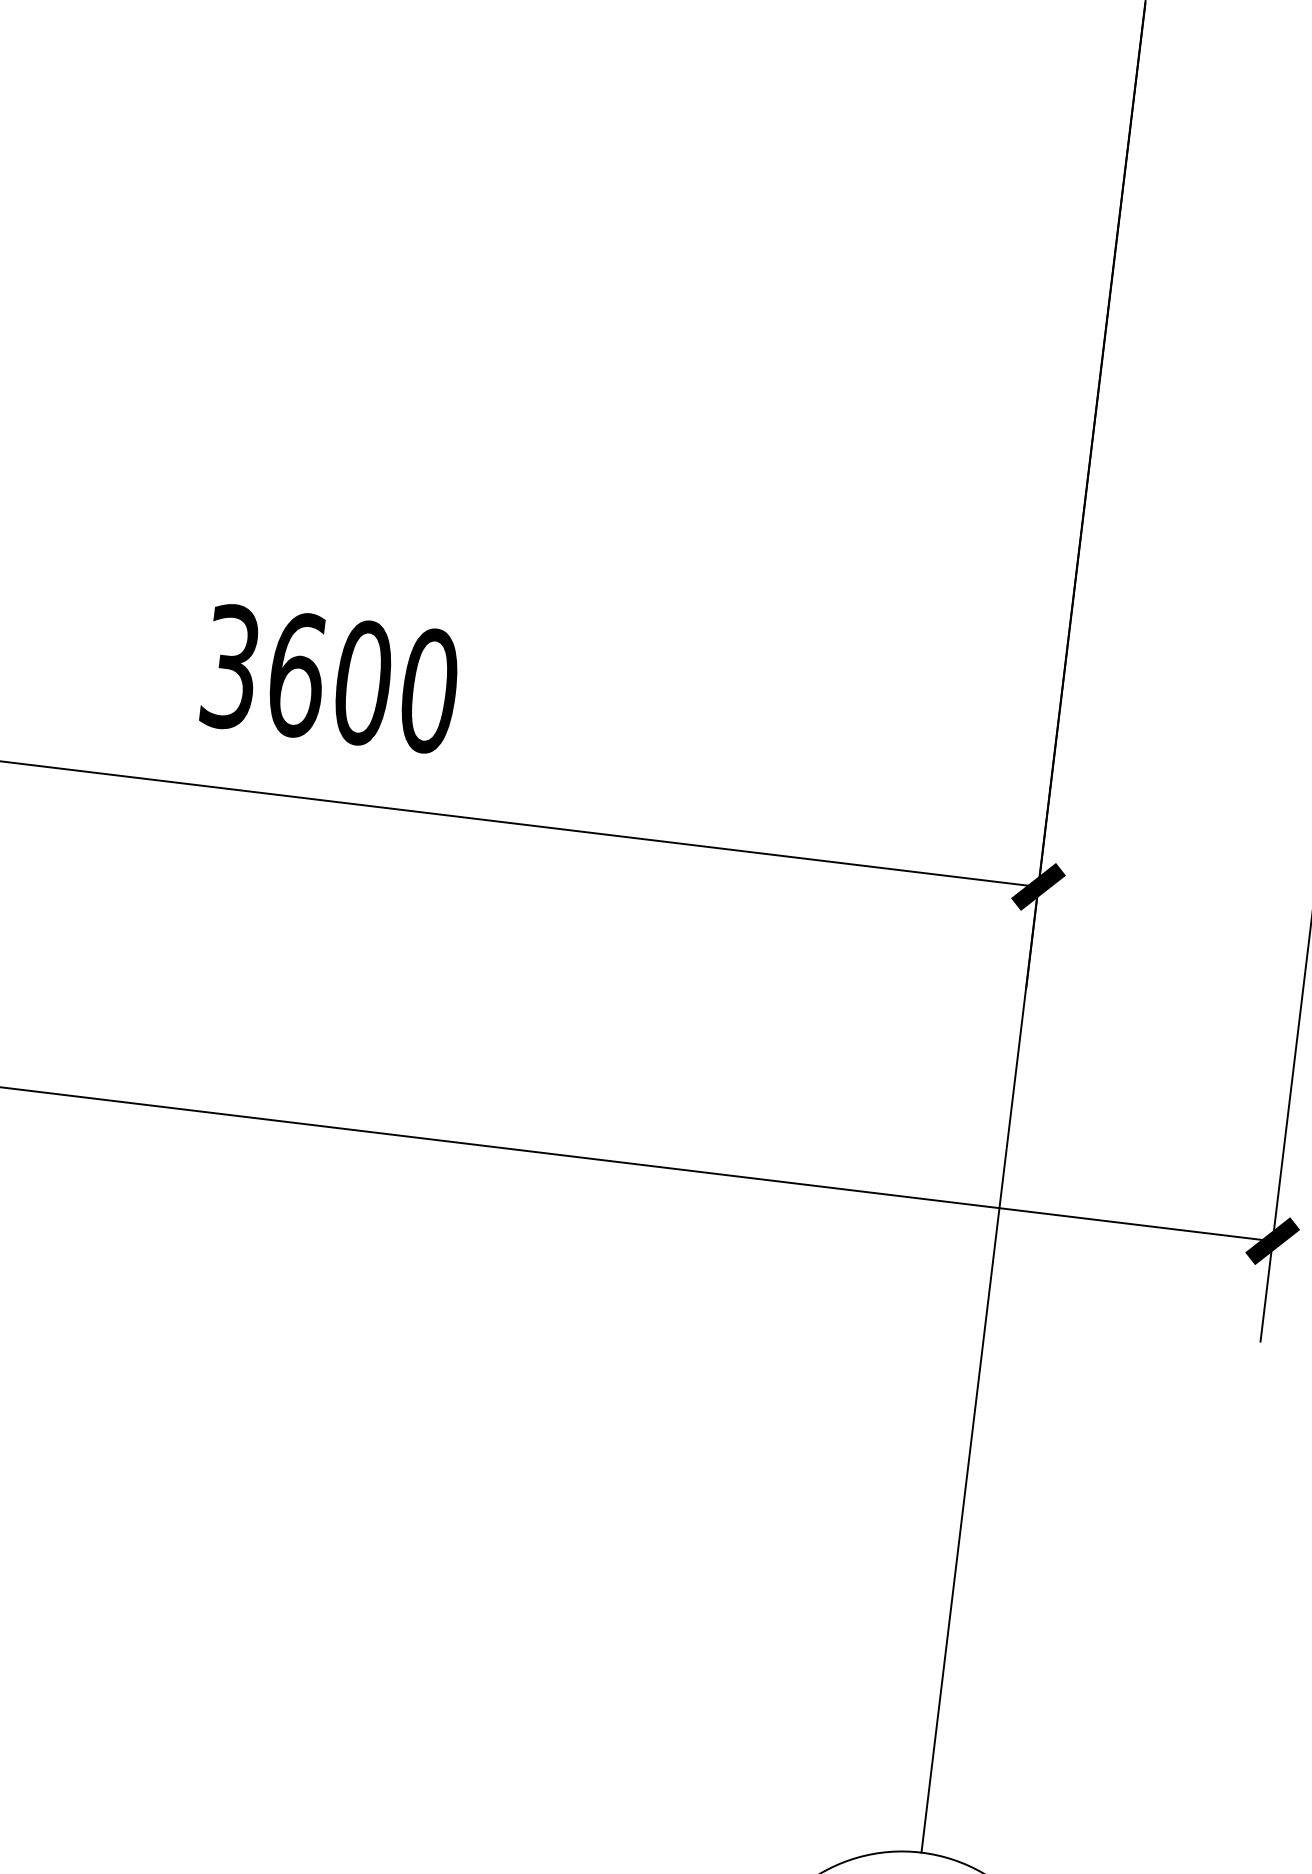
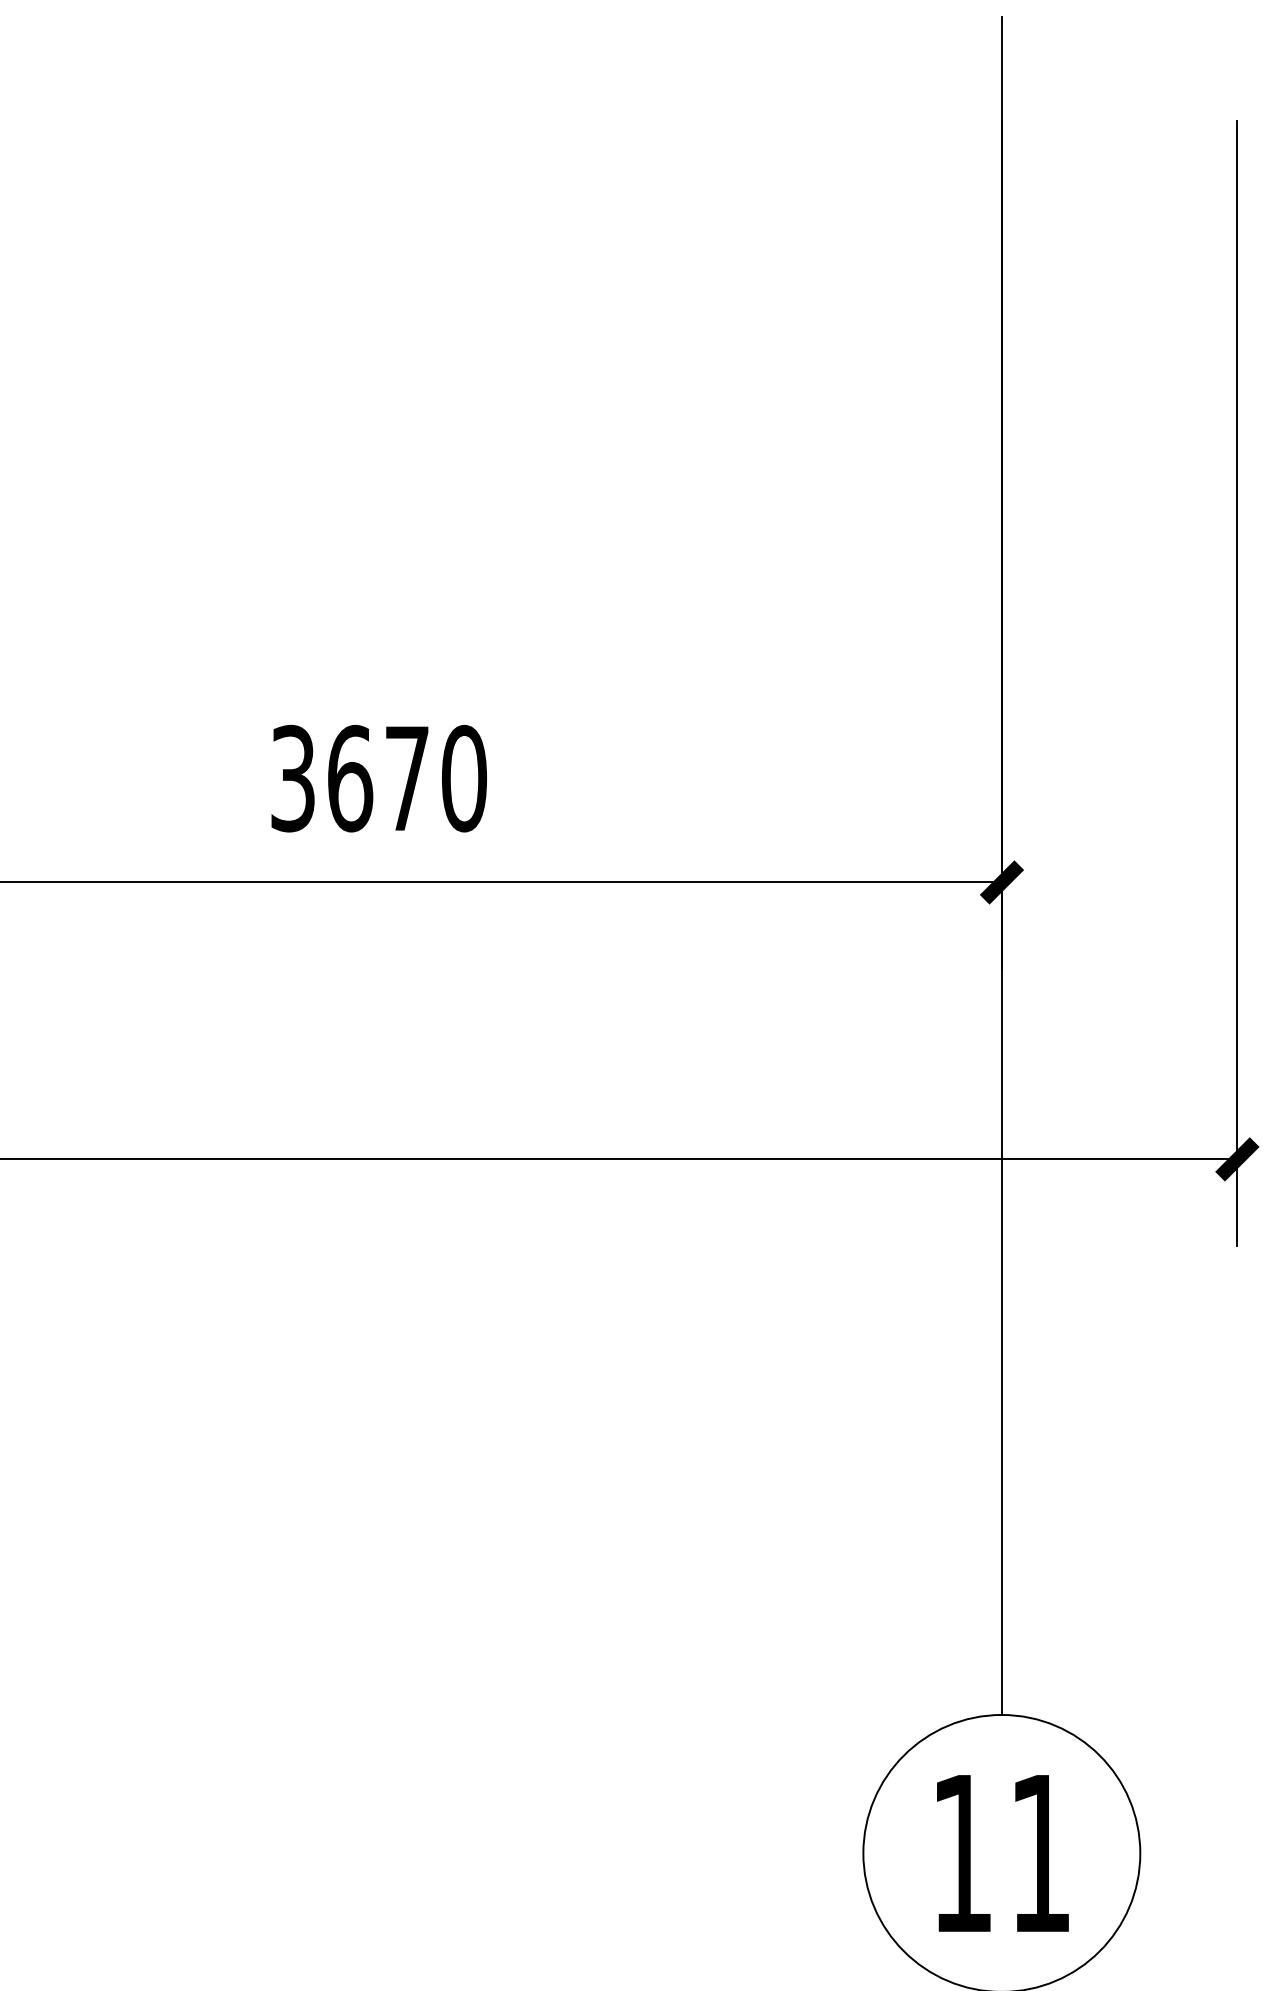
text: (362, 682) -> (406, 778), 3600 -> 3670

